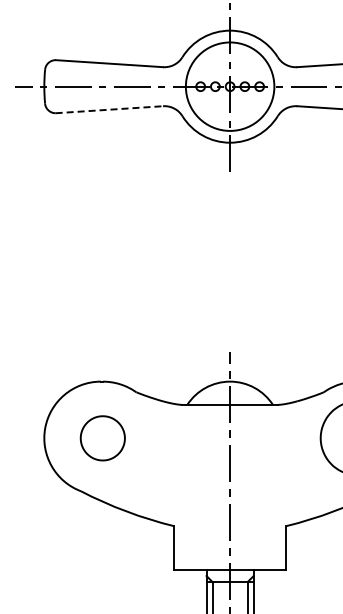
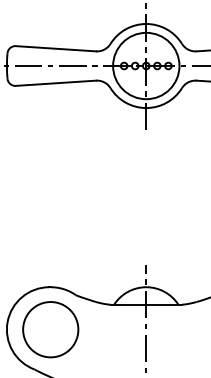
line: (109, 109) -> (55, 83), dashed -> solid
part: (102, 438) -> (50, 329), size x1.67

